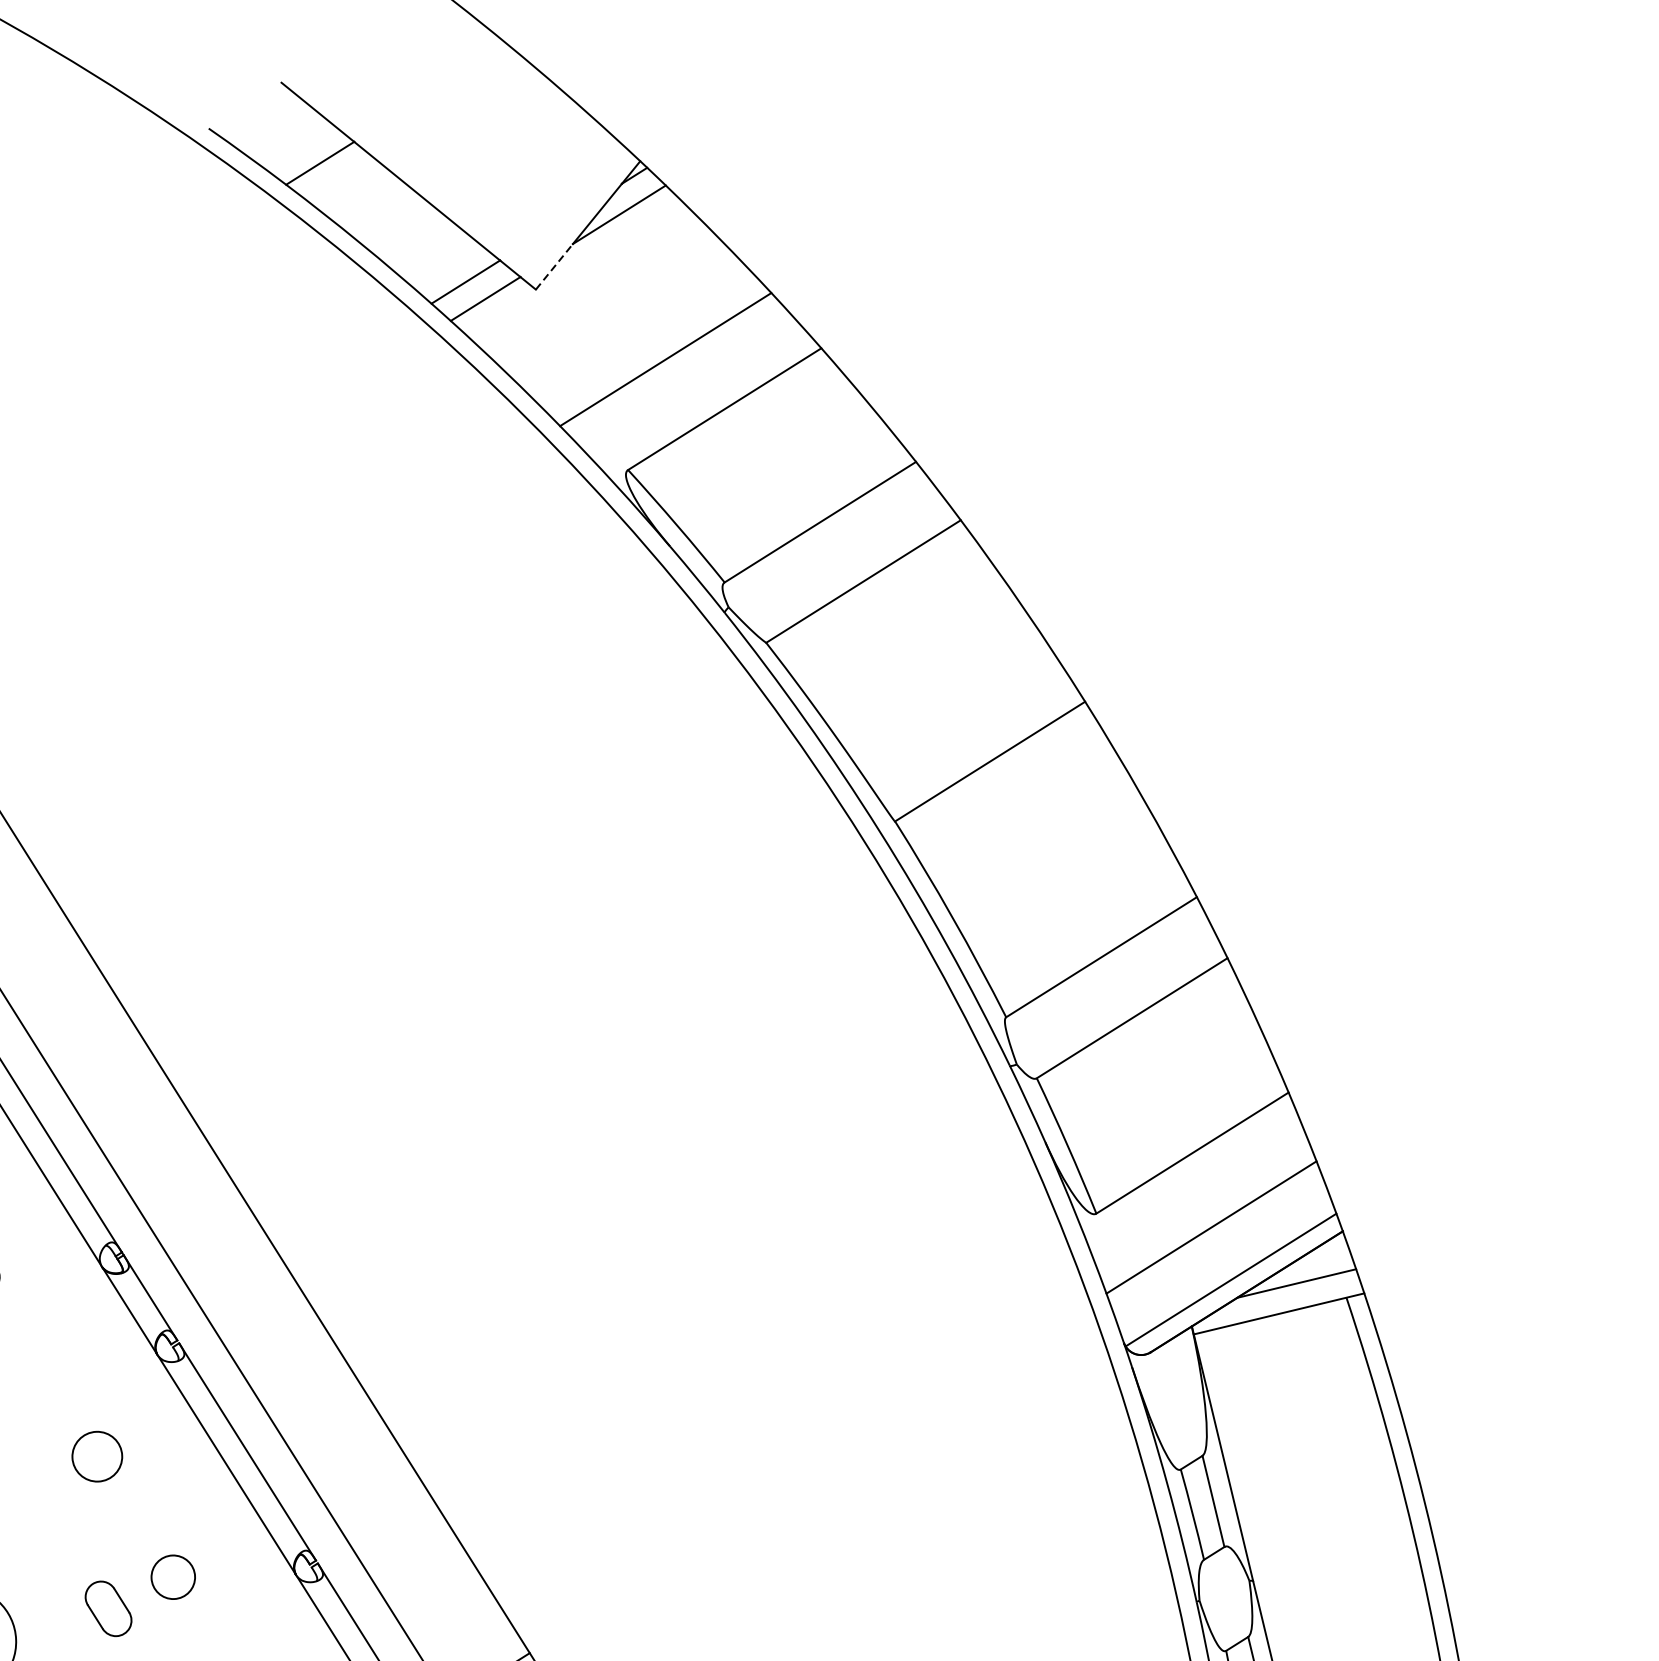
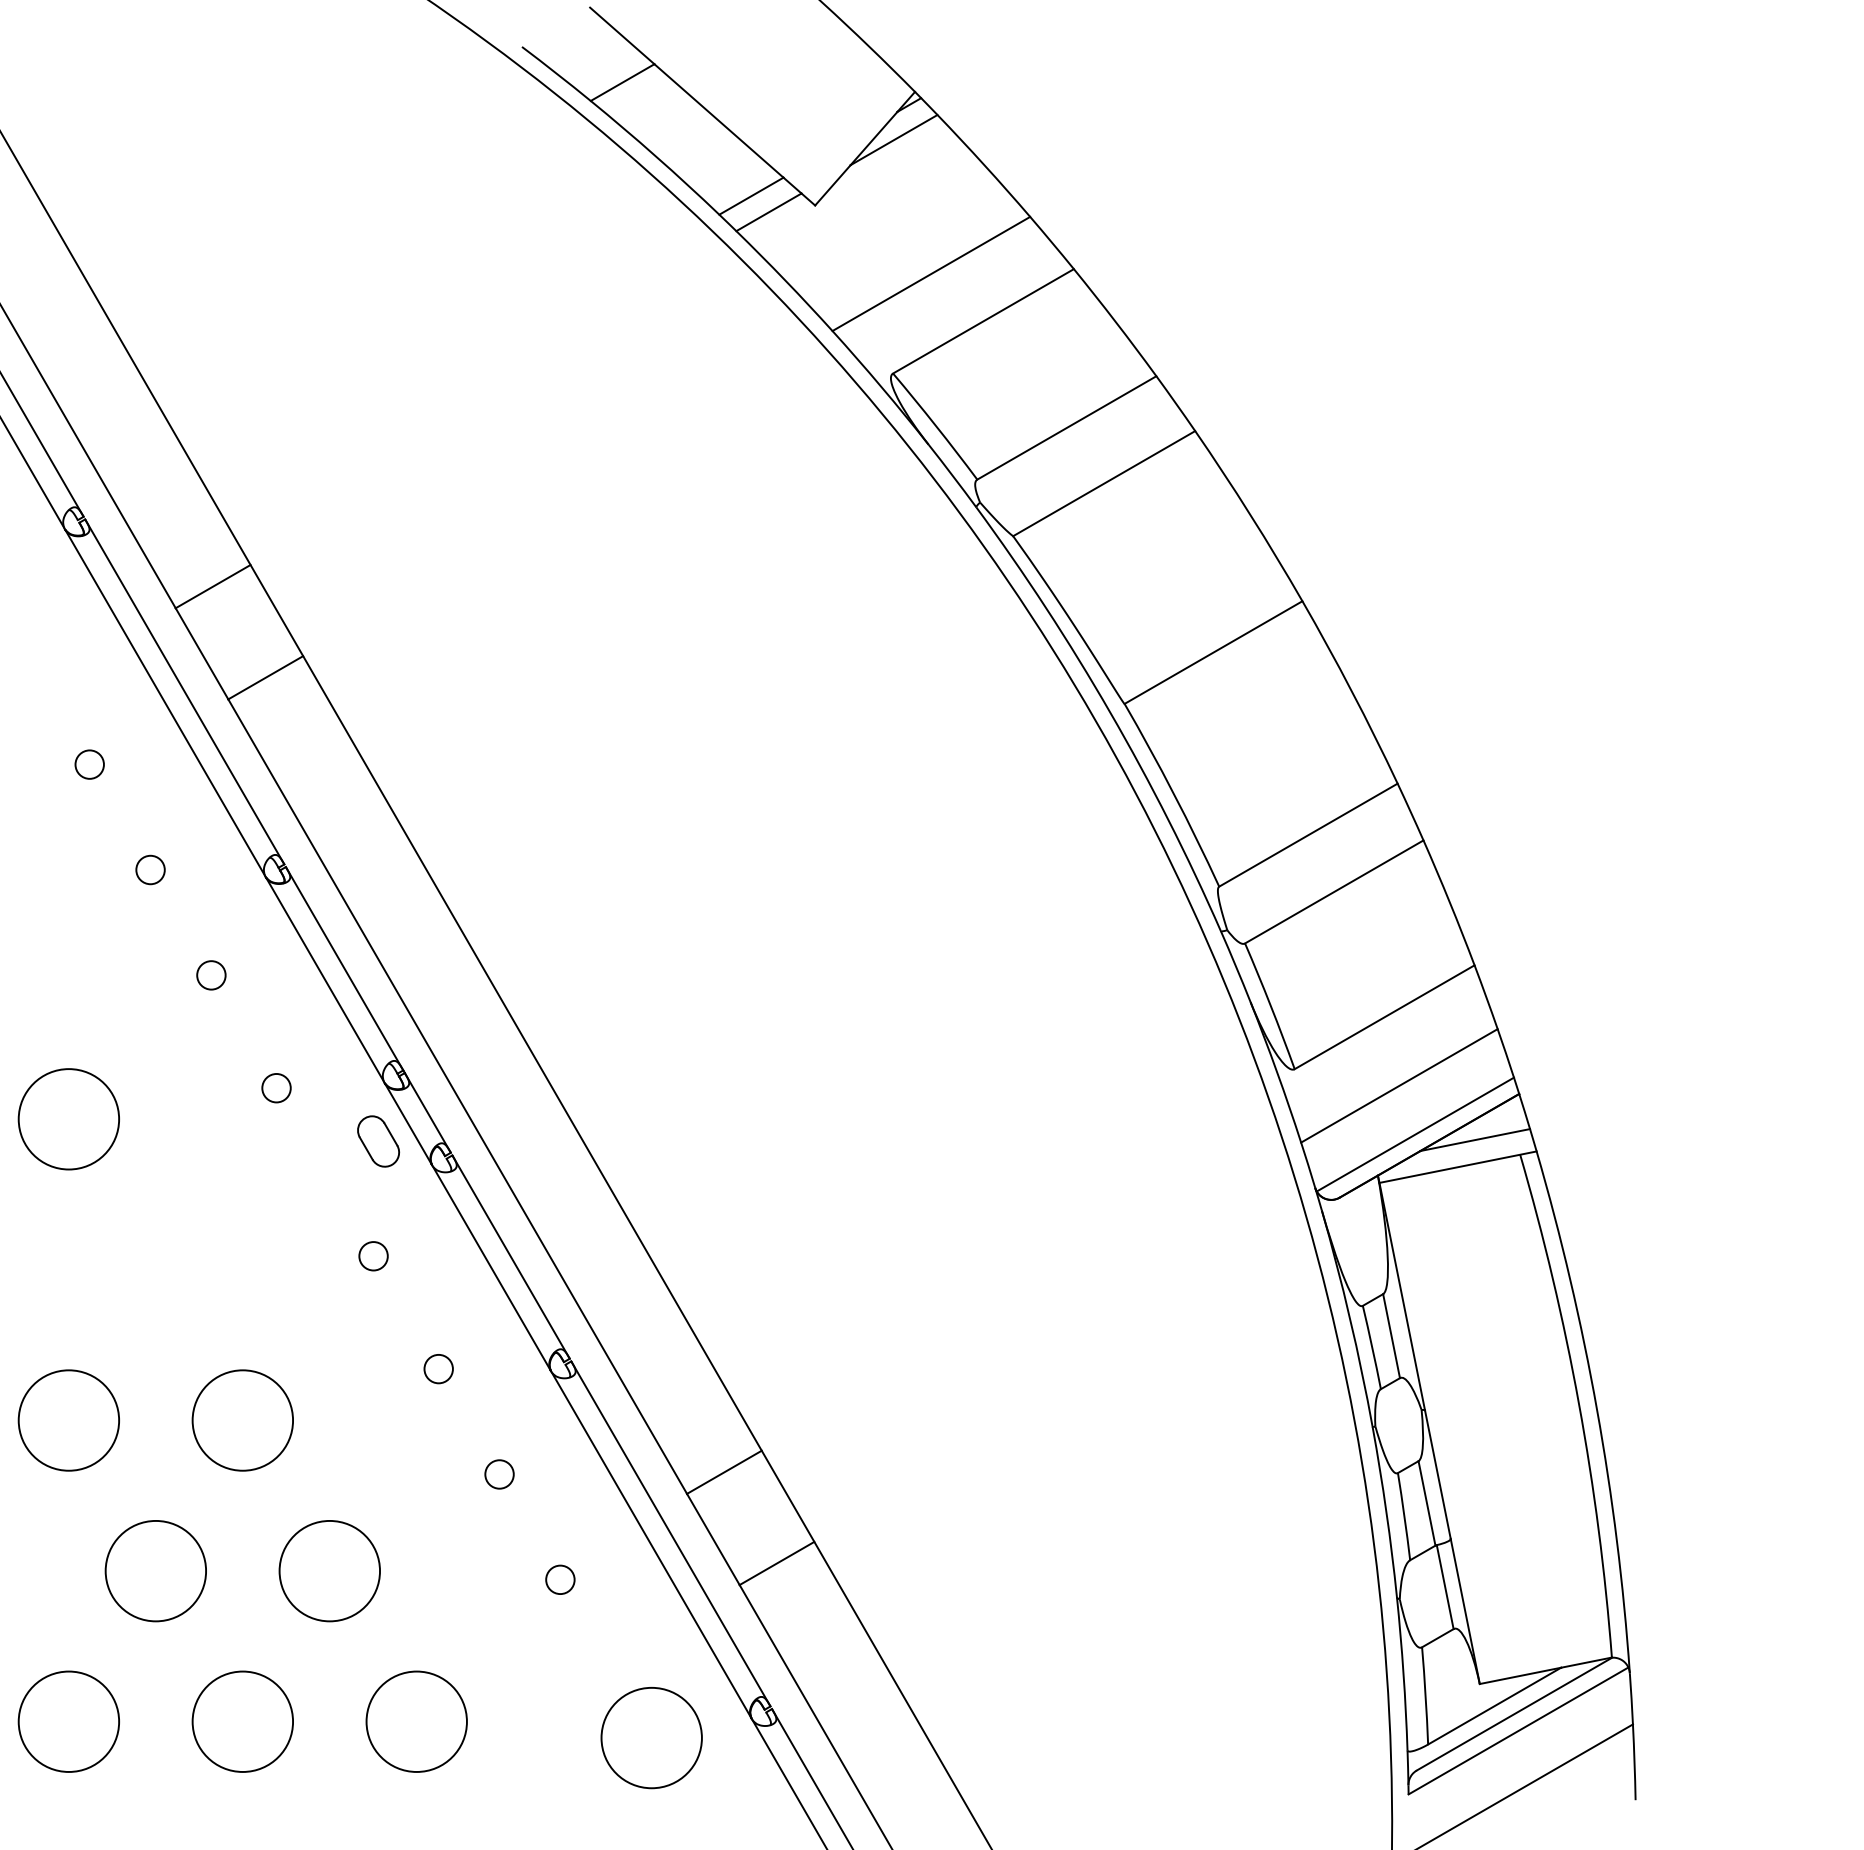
line: (553, 267) -> (832, 185), dashed -> solid
circle: (97, 1457) -> (373, 1256), size x0.62
circle: (172, 1577) -> (438, 1369), size x0.71
part: (108, 1608) -> (378, 1141), moved

